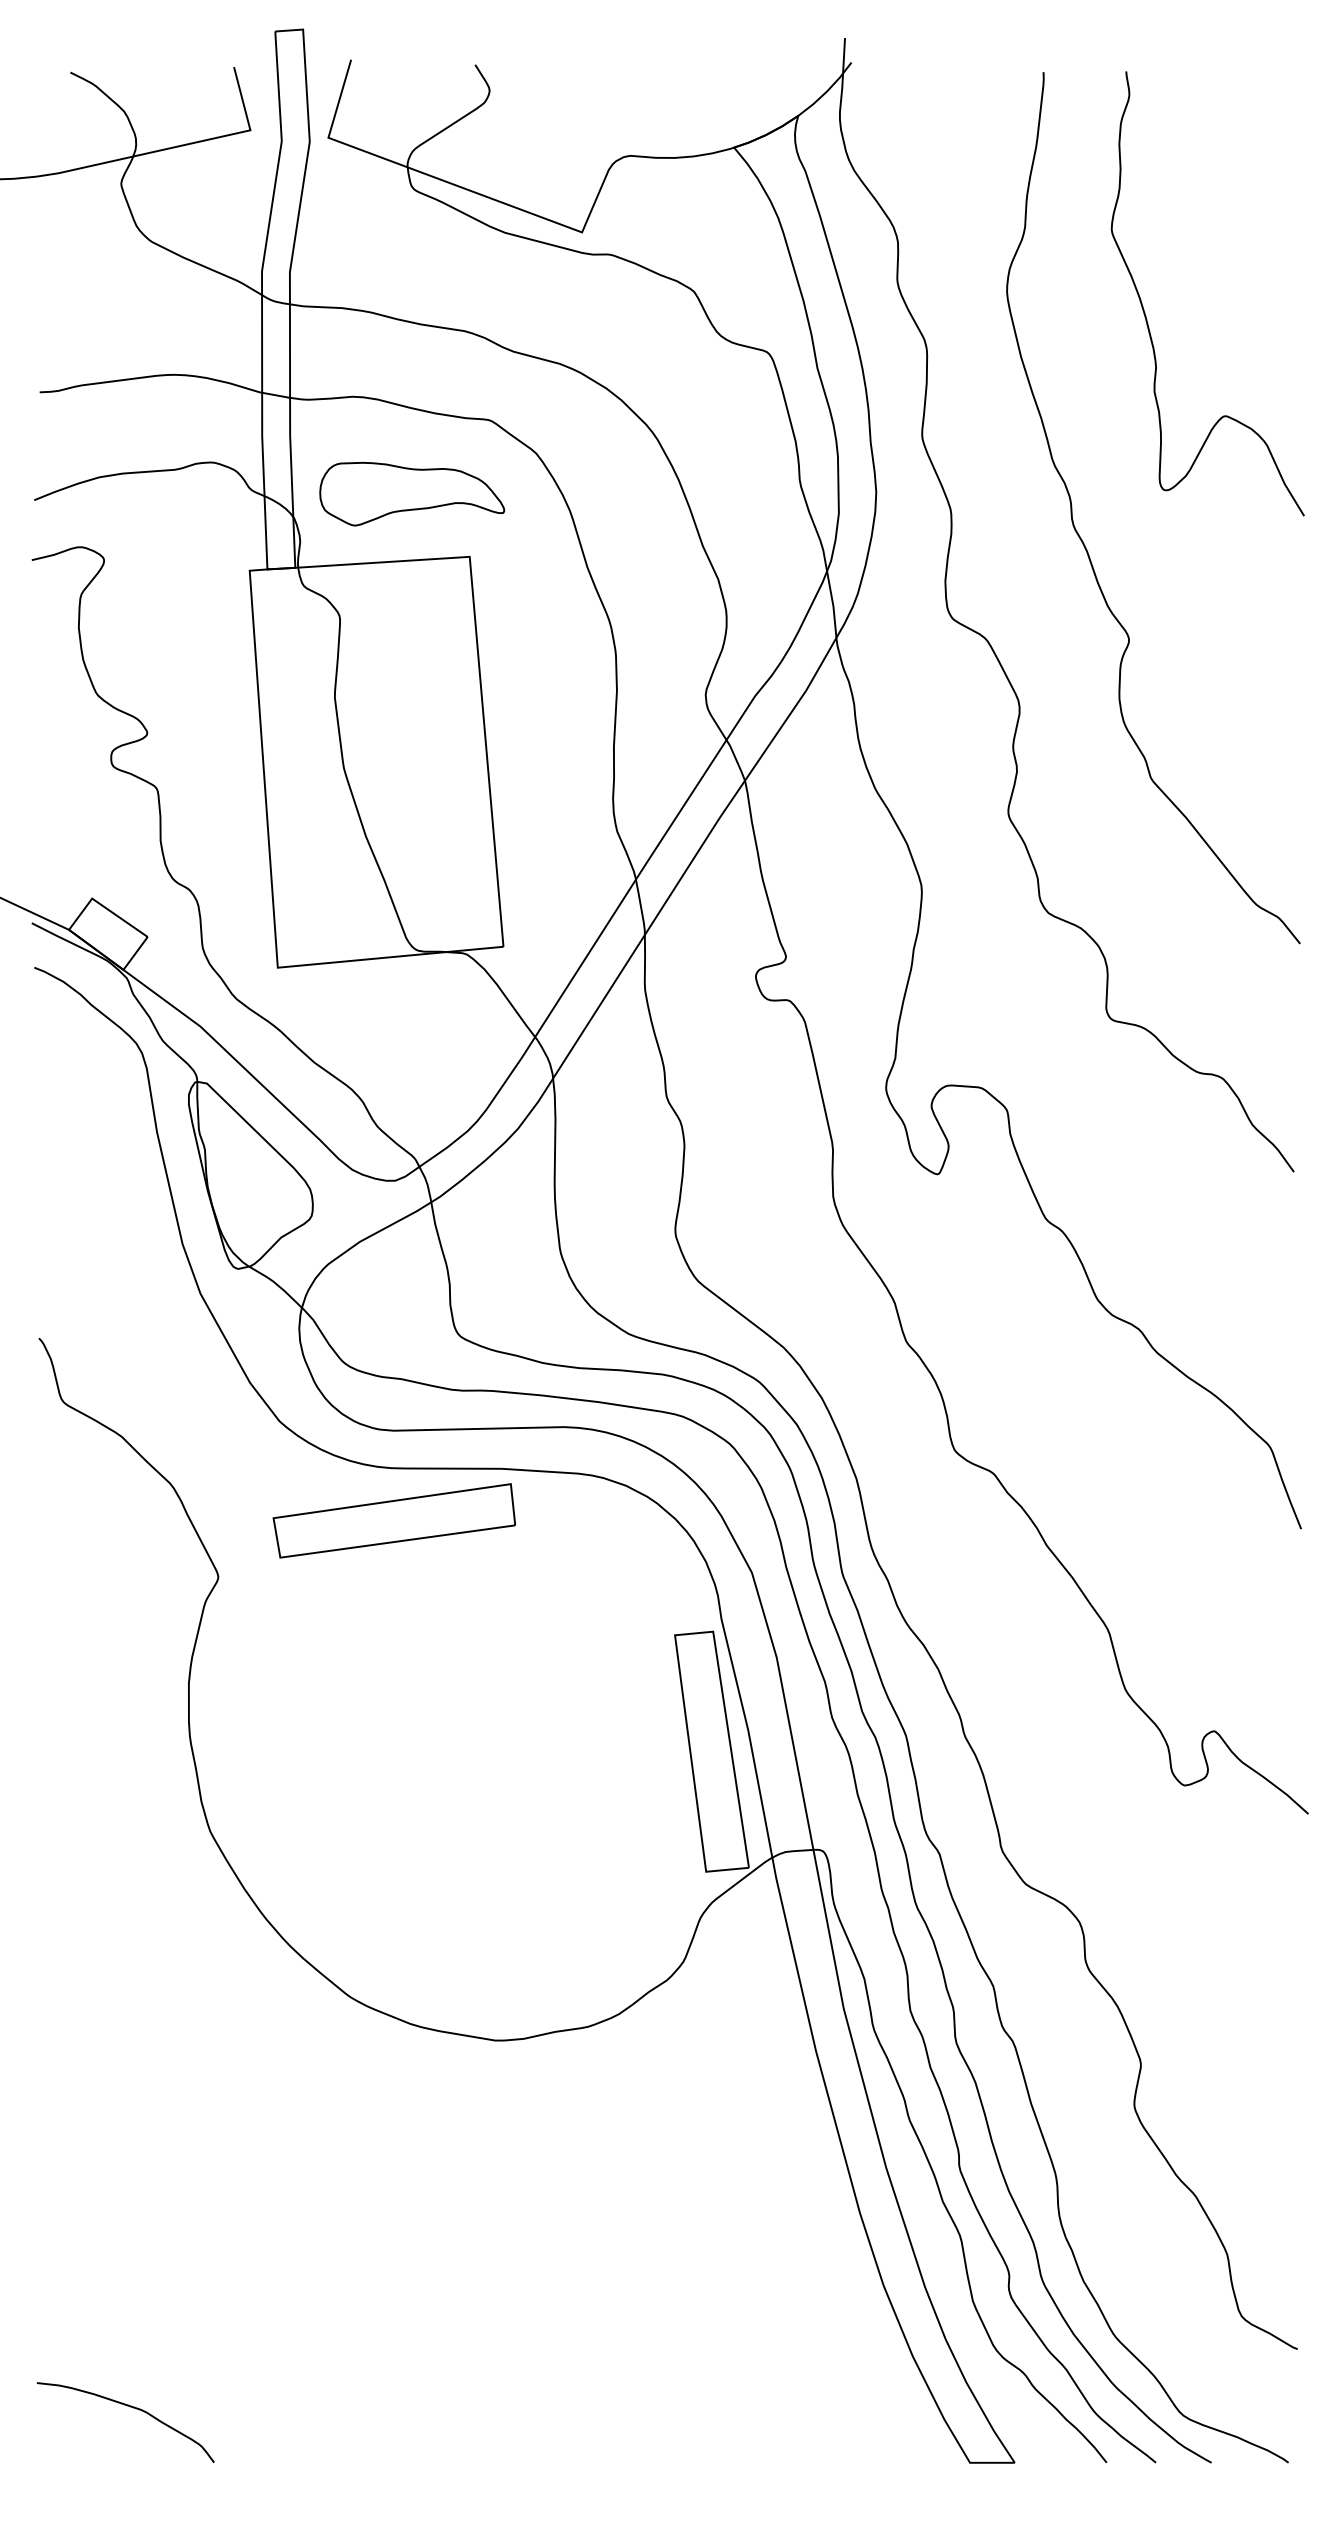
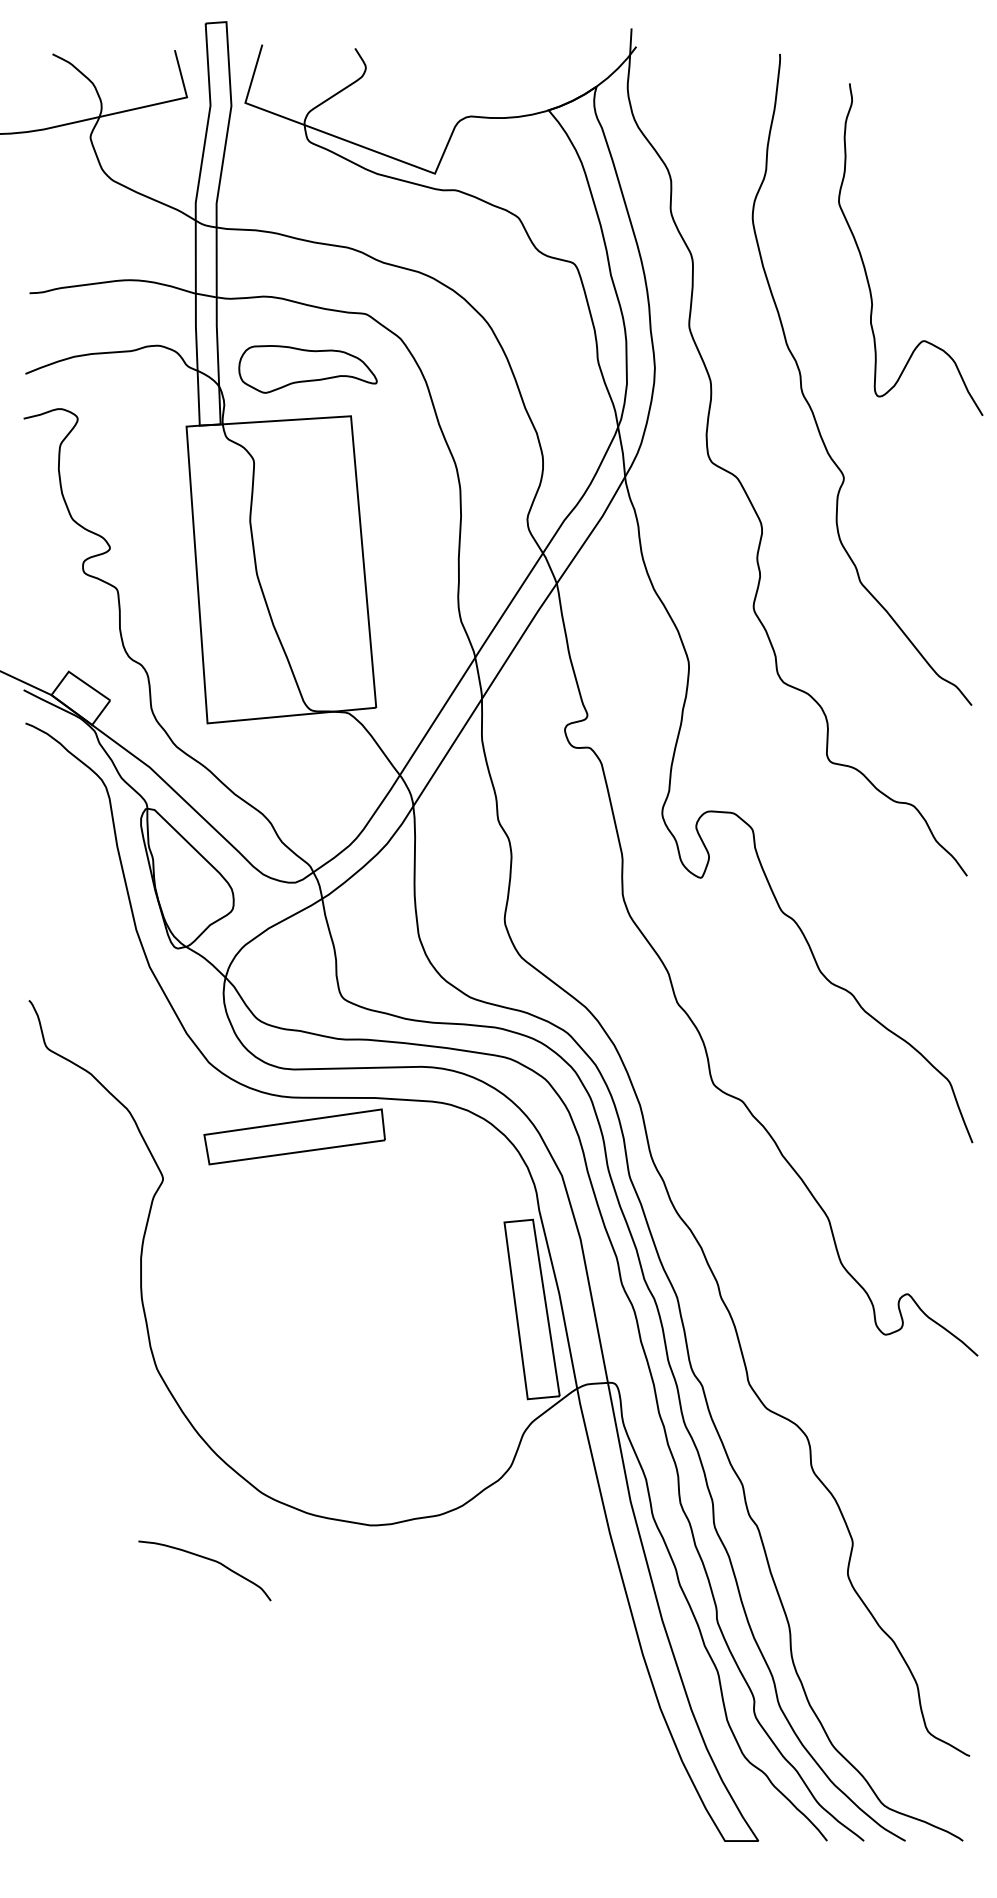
curve: (1145, 312) -> (864, 263), moved
curve: (127, 2407) -> (206, 1559), moved

